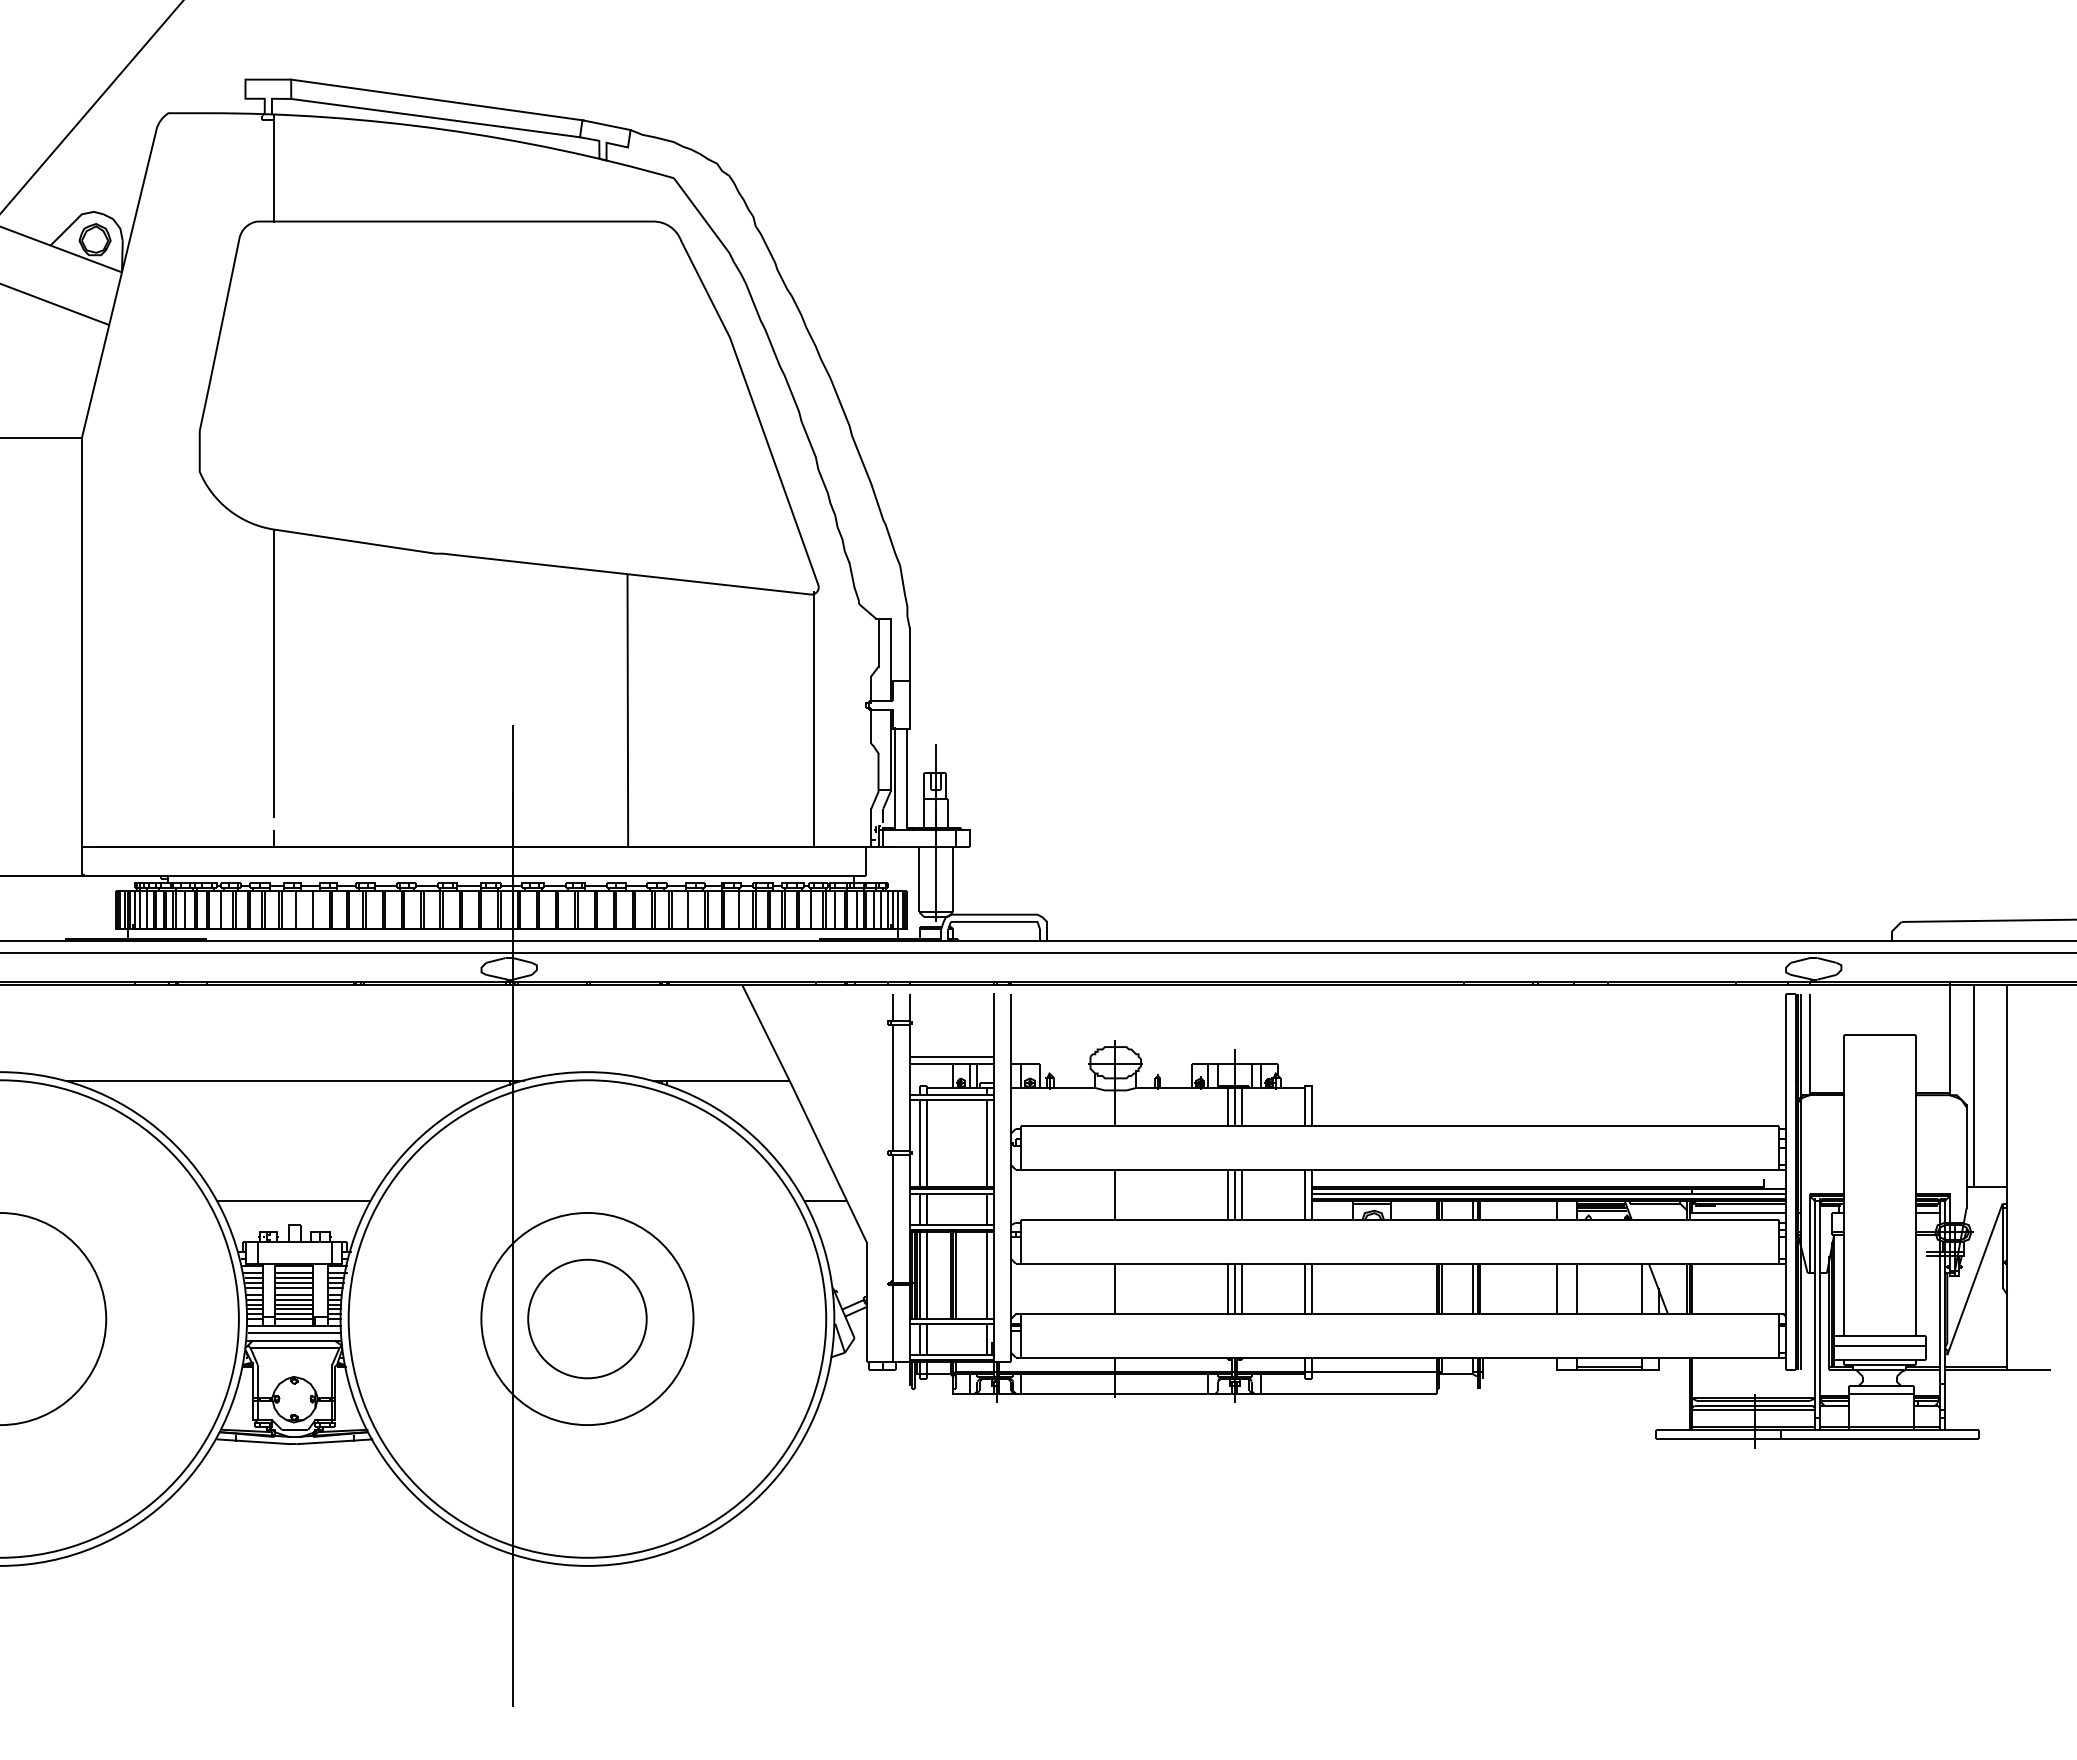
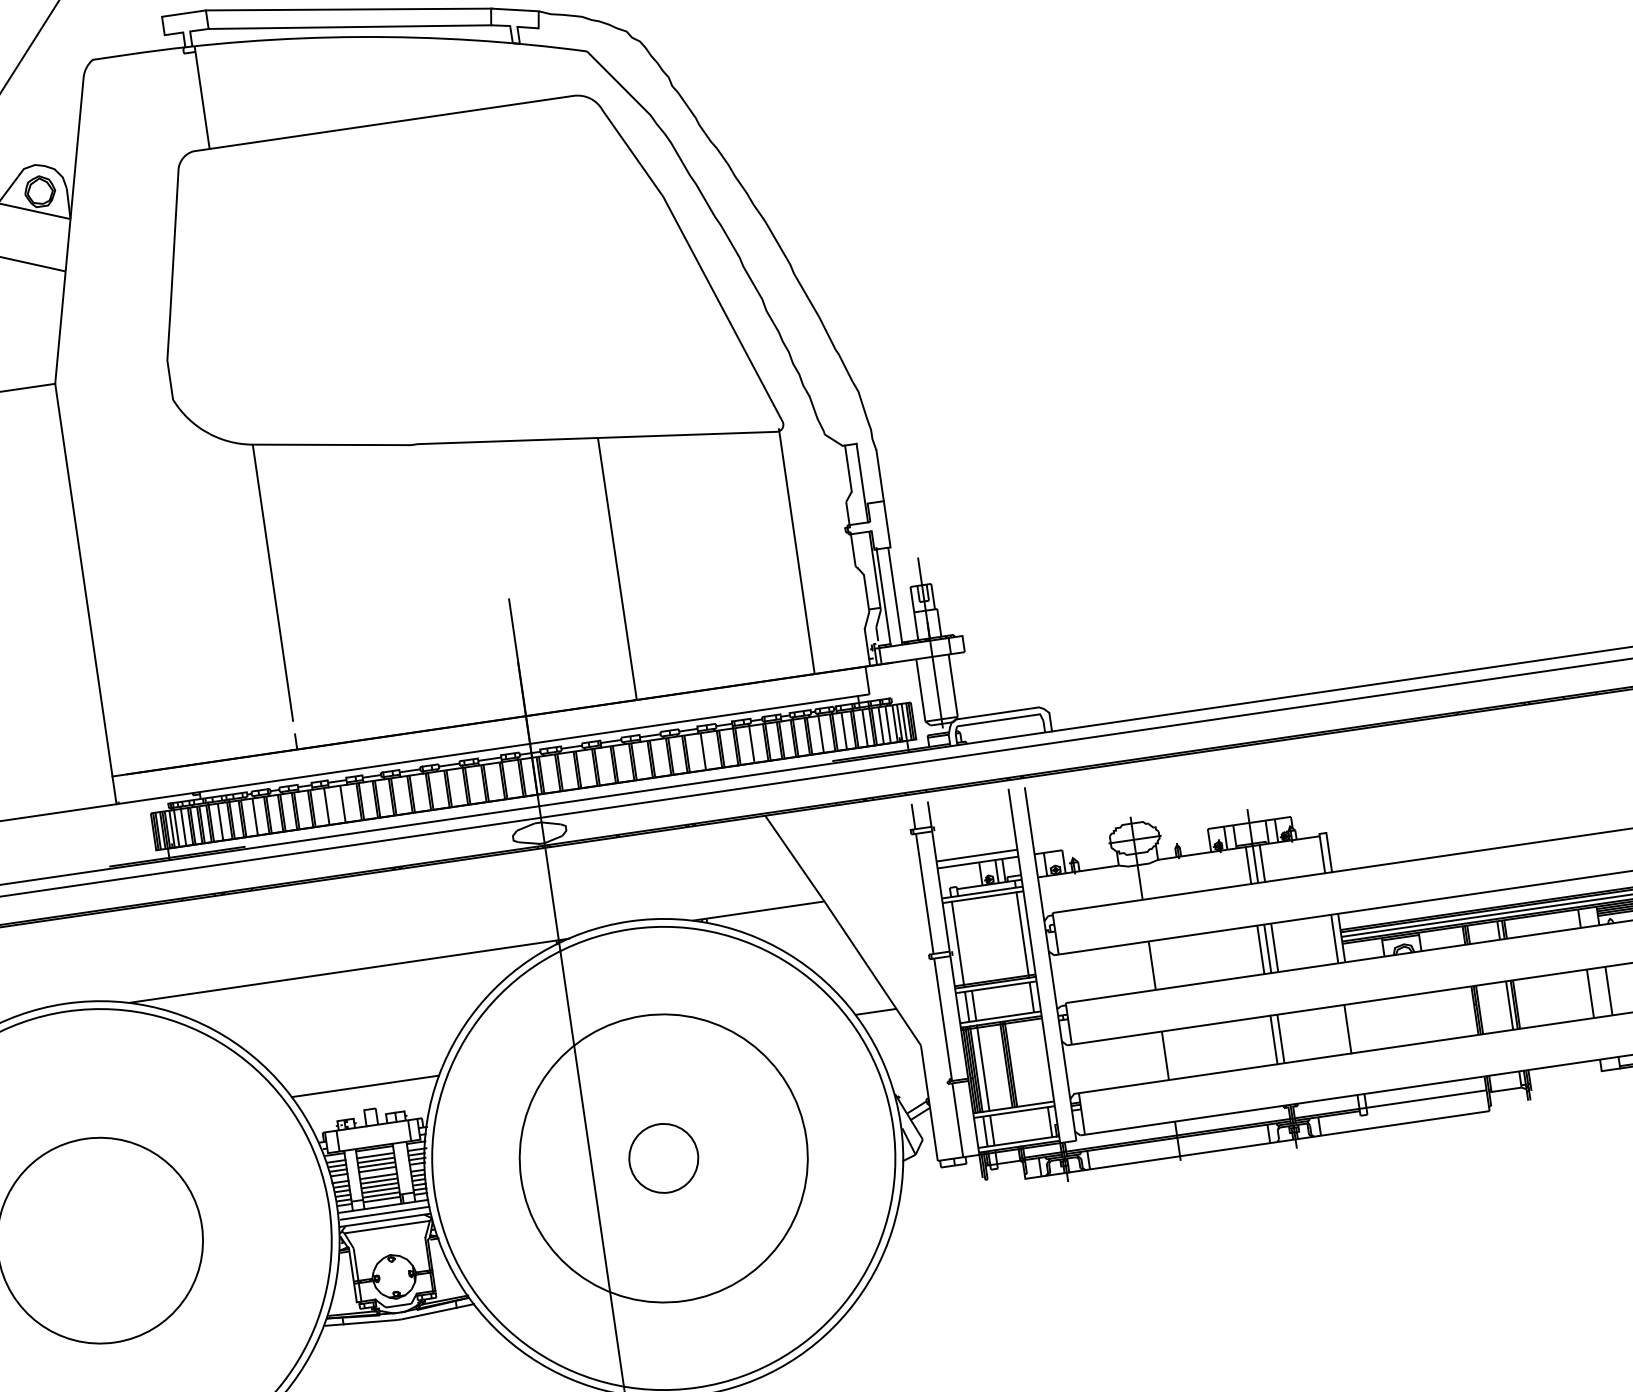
line: (926, 1144) -> (964, 943), removed
line: (986, 1274) -> (1040, 1059), removed
line: (1242, 1288) -> (1288, 1037), removed
line: (1311, 1288) -> (1354, 1027), removed
circle: (587, 1318) -> (663, 1157), size x0.6
circle: (587, 1318) -> (663, 1157), size x1.4

